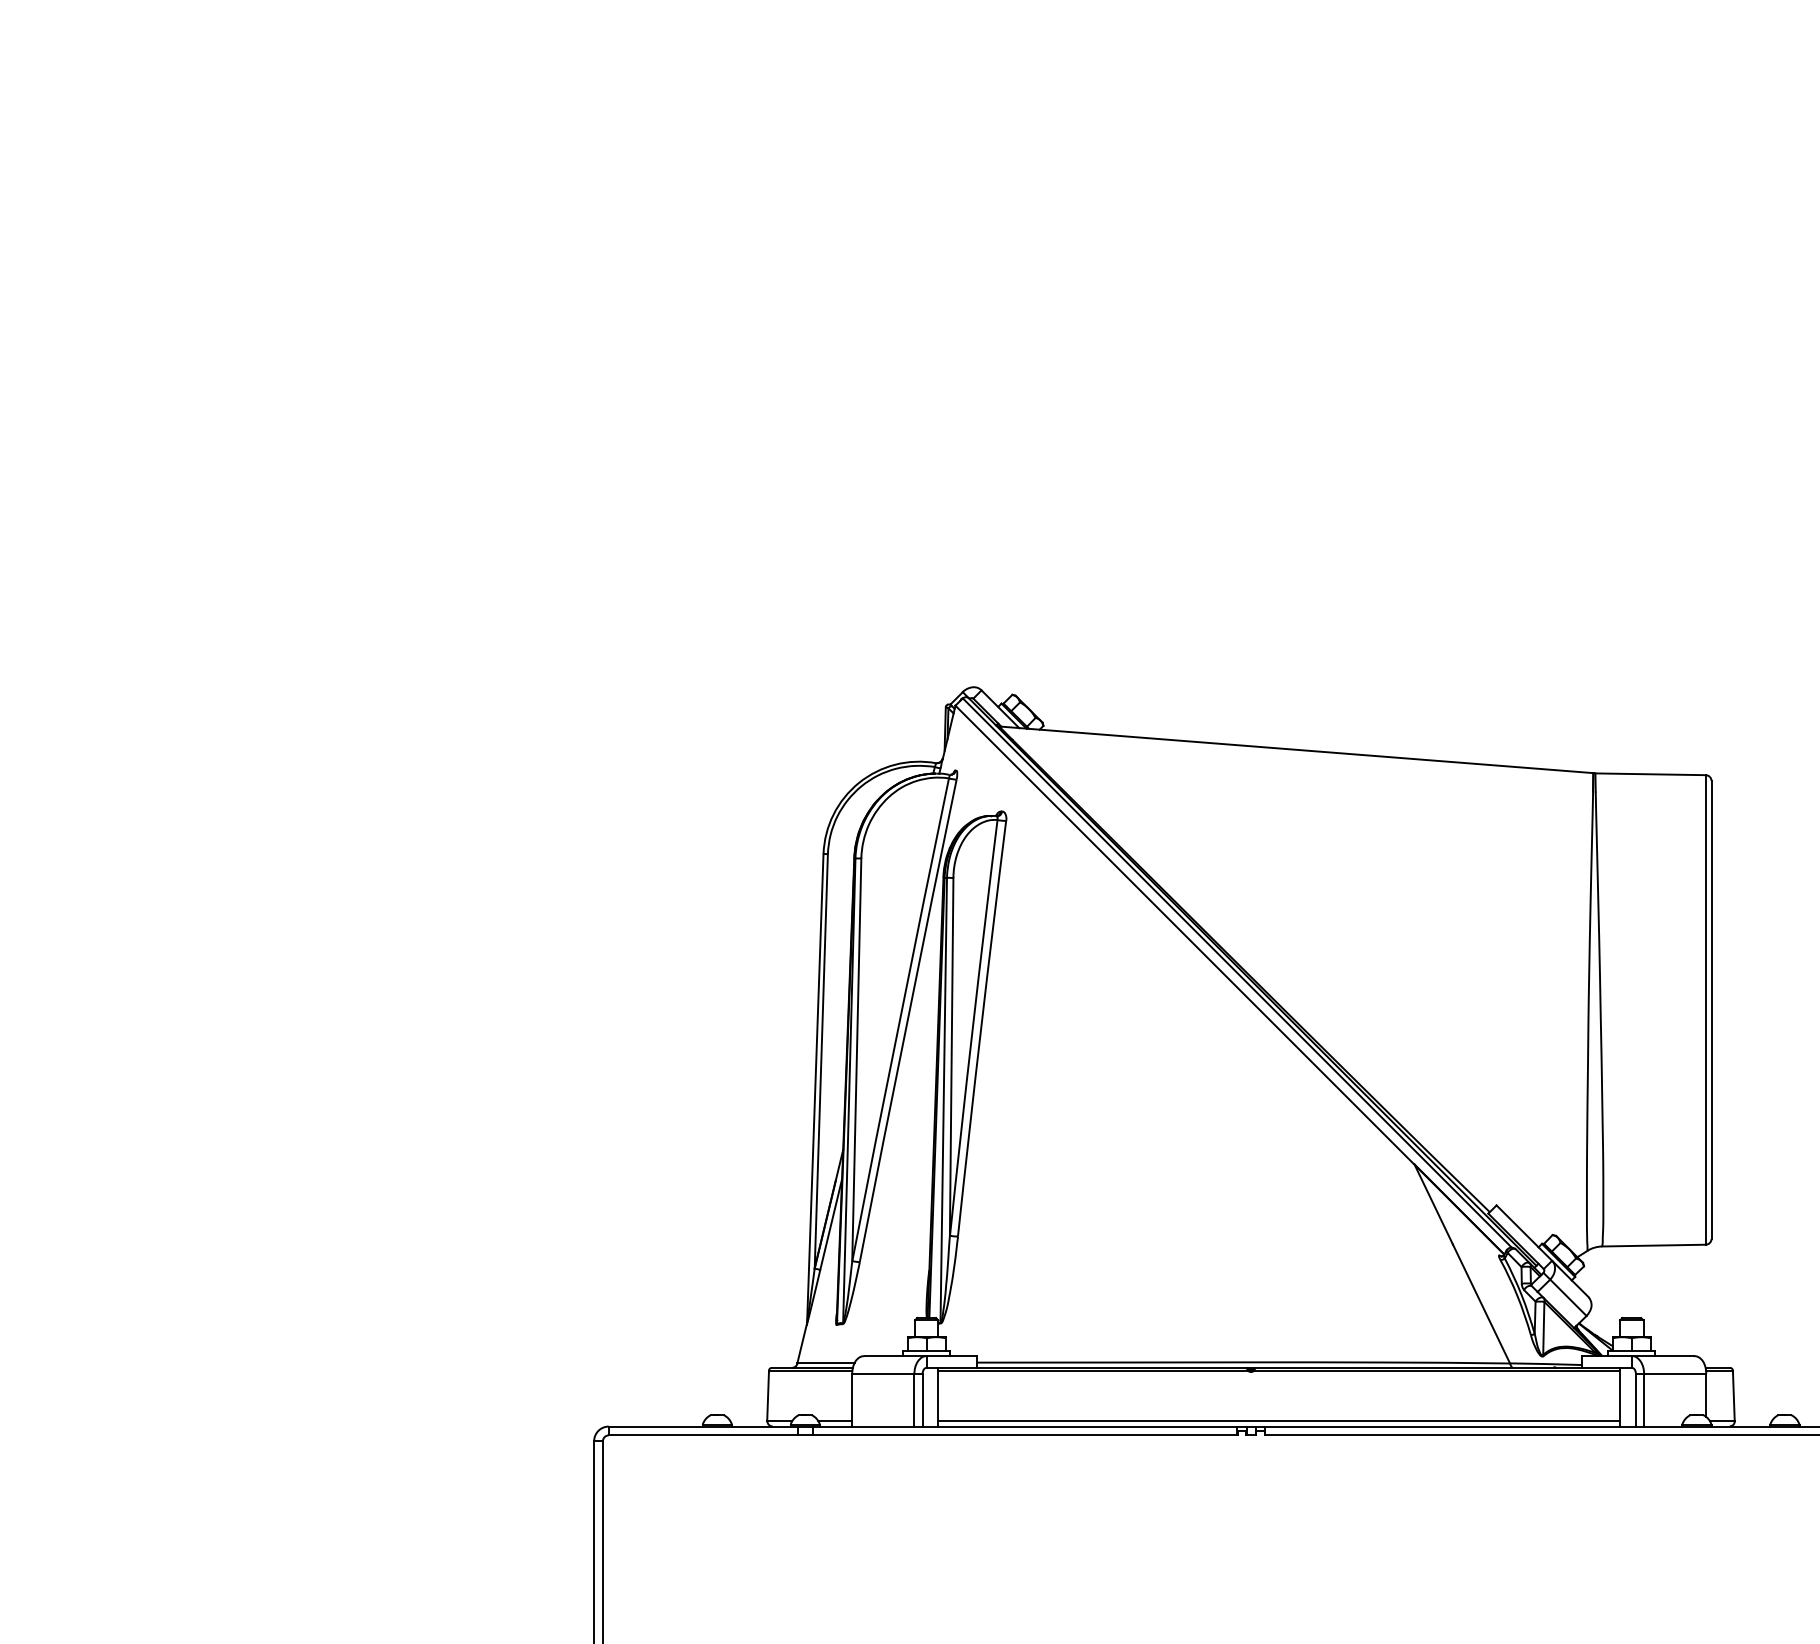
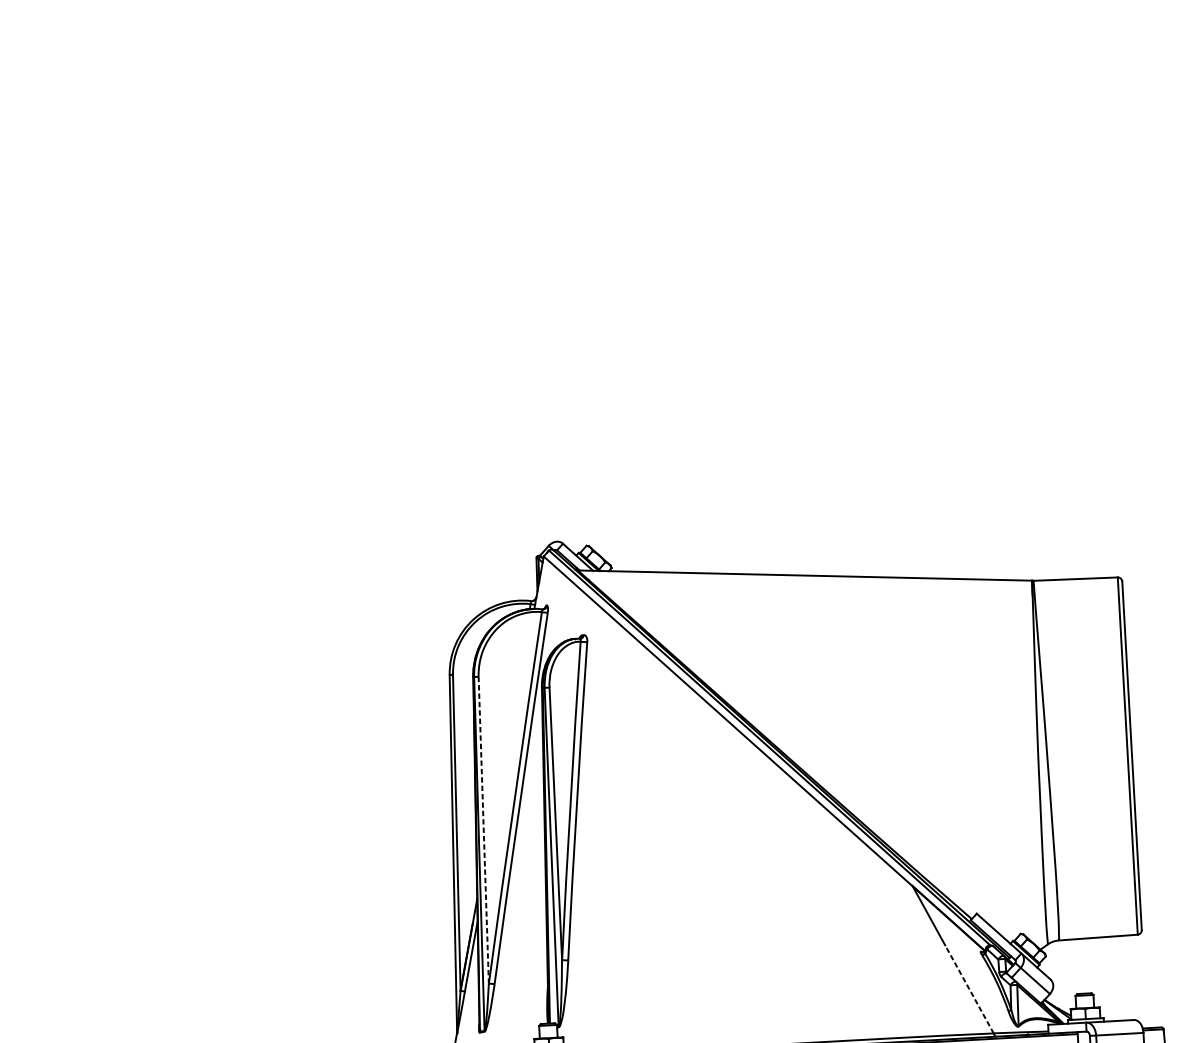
line: (856, 1060) -> (483, 830), solid -> dashed
line: (1481, 1303) -> (969, 989), solid -> dashed

